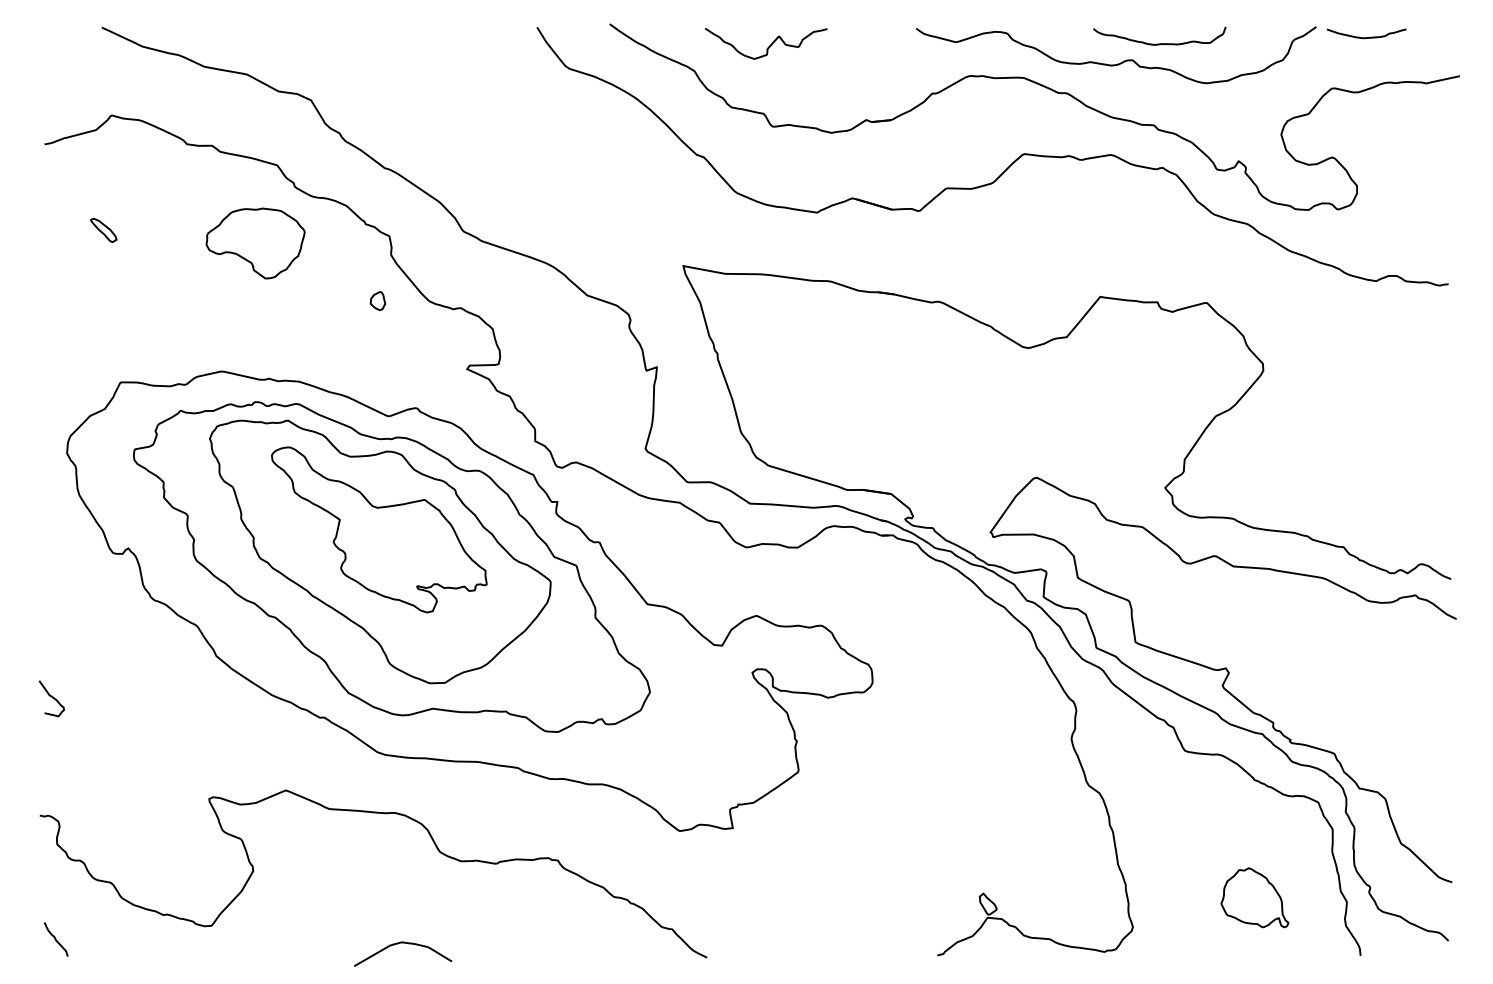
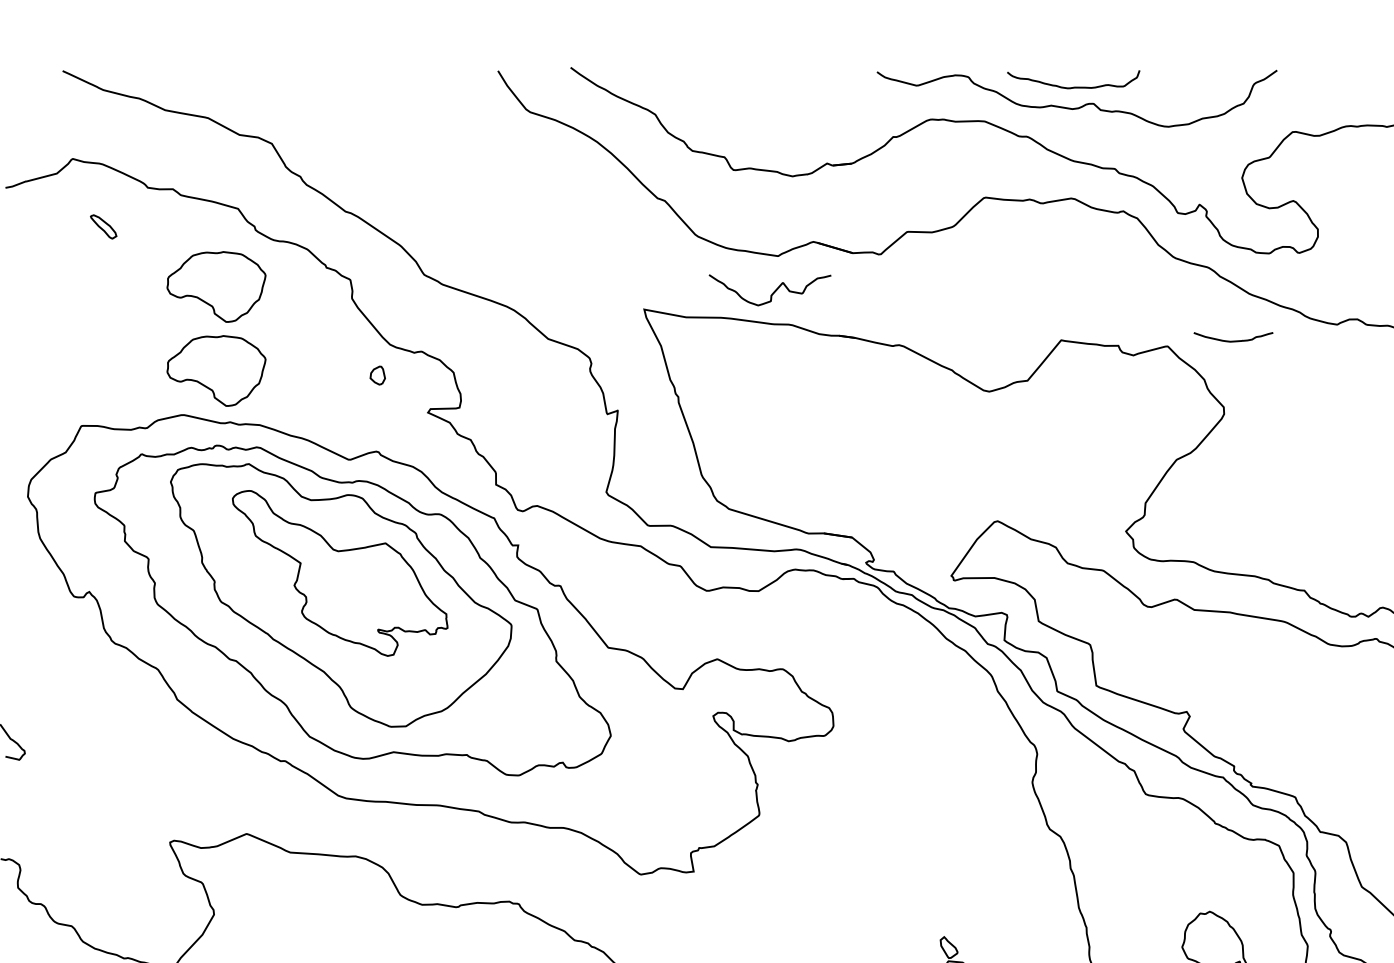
curve: (1366, 37) -> (1233, 340), moved
curve: (1159, 43) -> (1073, 86), moved
curve: (769, 45) -> (773, 291), moved
part: (103, 229) -> (103, 225), moved
part: (377, 300) -> (377, 374), moved
part: (255, 327) -> (216, 370), added

